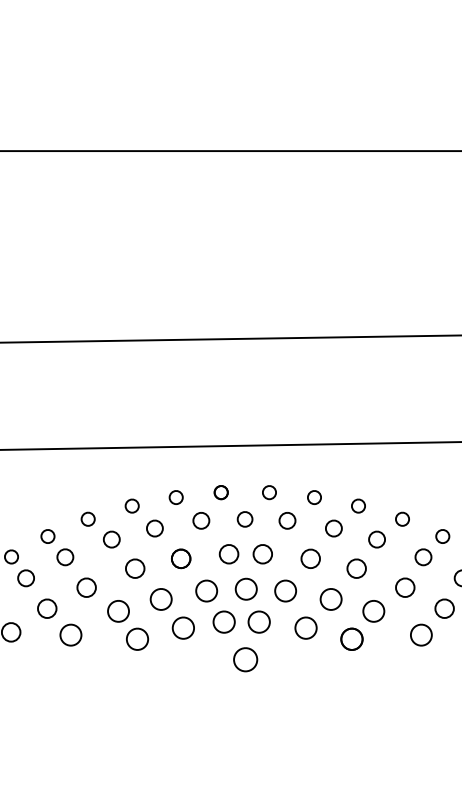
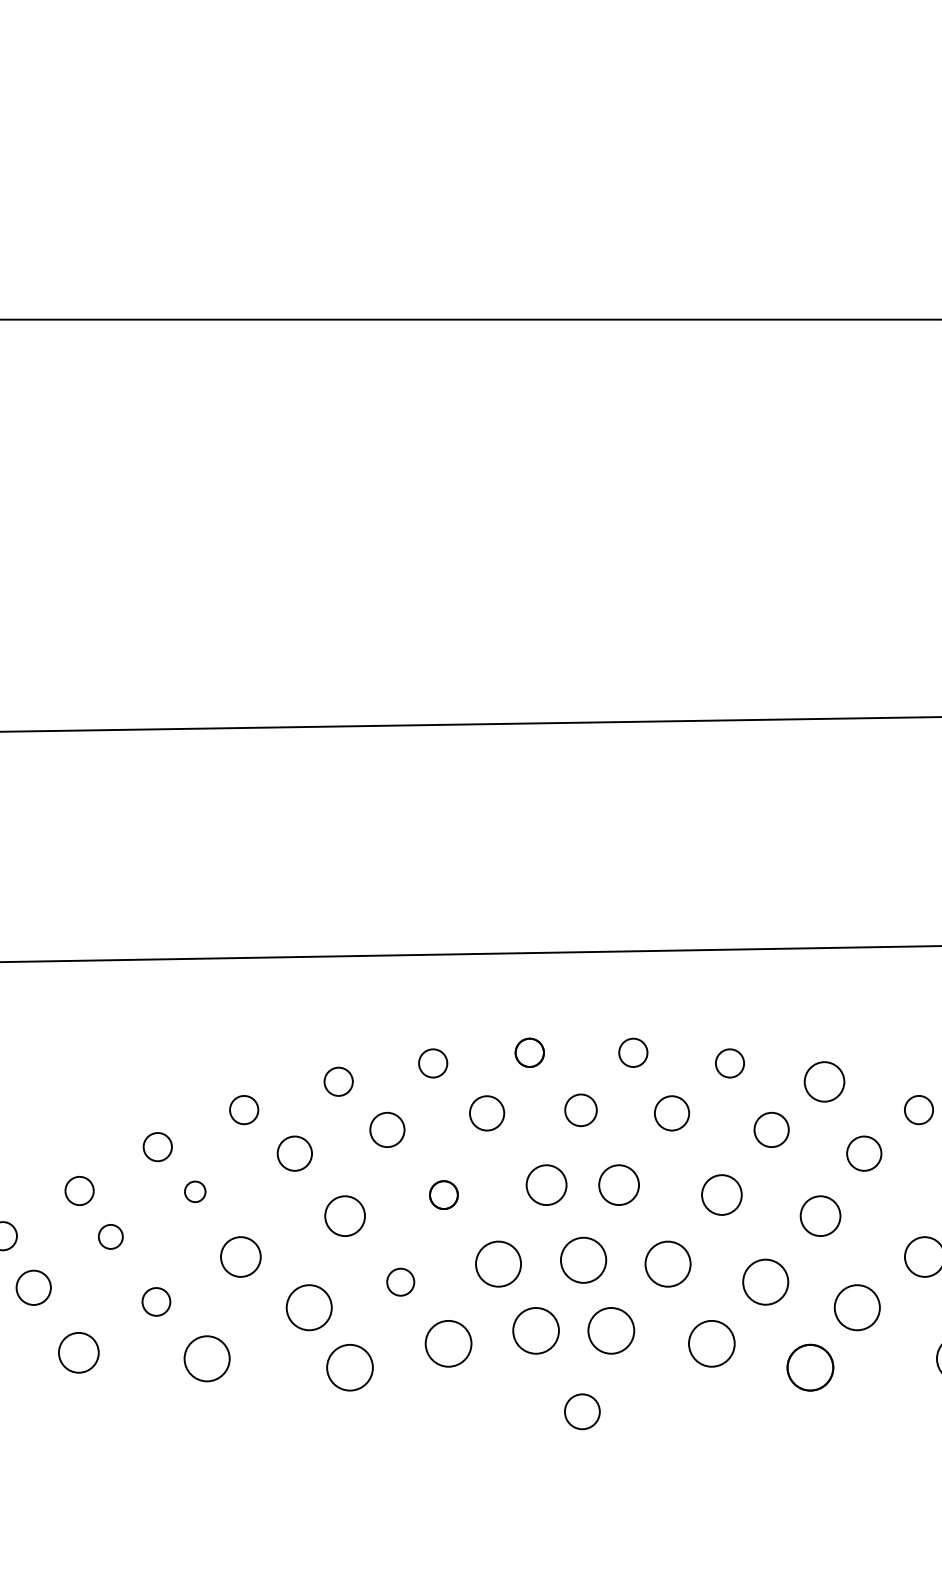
part: (358, 505) -> (824, 1080), size x1.4
part: (65, 557) -> (195, 1192), size x0.6
part: (181, 558) -> (444, 1194), size x0.7
part: (25, 578) -> (109, 1237), size x0.7
part: (160, 599) -> (399, 1282), size x0.6
part: (47, 608) -> (156, 1301), size x0.7
part: (245, 659) -> (581, 1411), size x0.7

